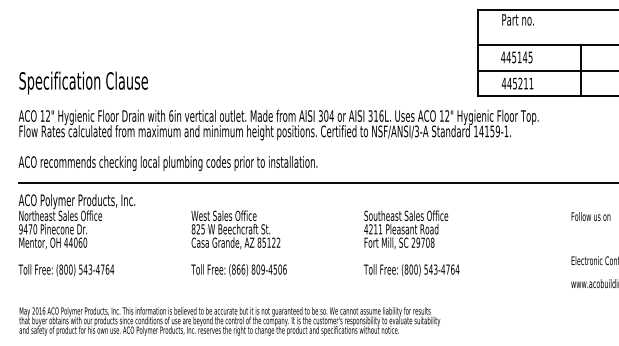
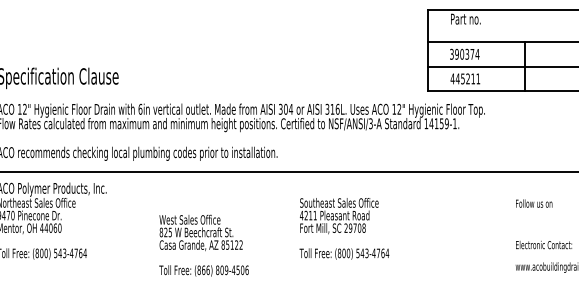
text: (516, 57) -> (464, 54), 445145 -> 390374
text: (238, 243) -> (203, 245), moved
text: (411, 243) -> (344, 228), moved

